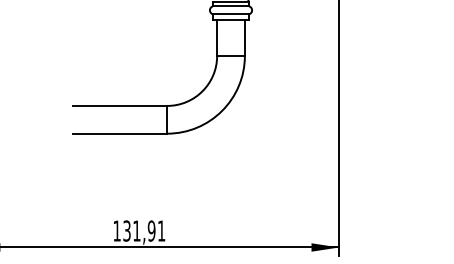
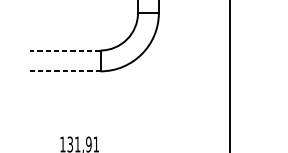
line: (119, 105) -> (64, 50), solid -> dashed
line: (120, 133) -> (65, 71), solid -> dashed

